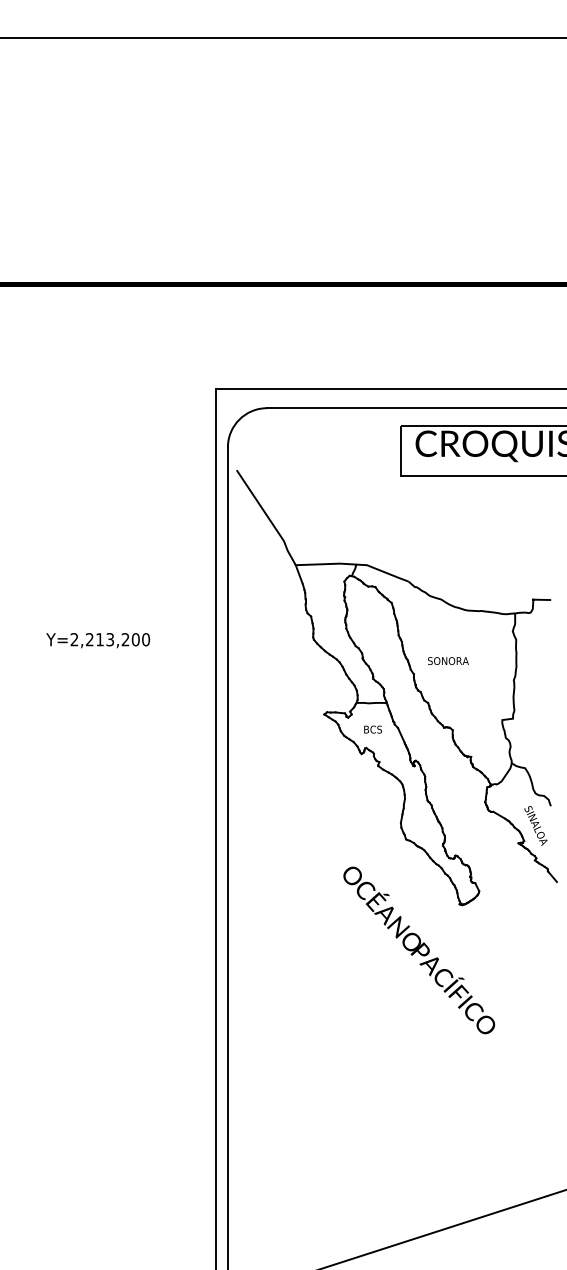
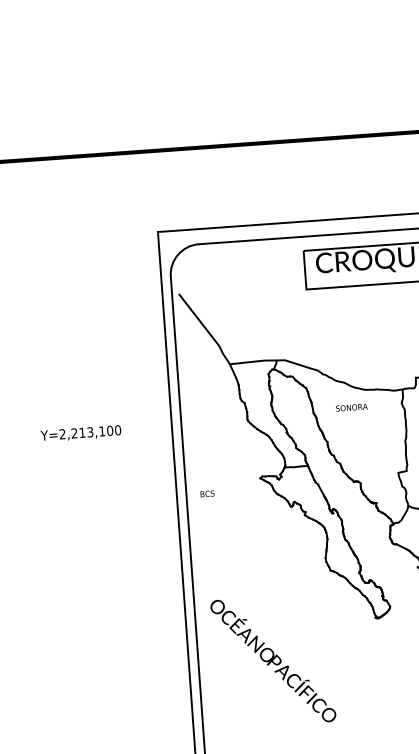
text: (125, 639) -> (102, 431), Y=2,213,200 -> Y=2,213,100
text: (448, 660) -> (351, 407), moved
text: (372, 729) -> (207, 493), moved
text: (419, 950) -> (273, 661), moved

